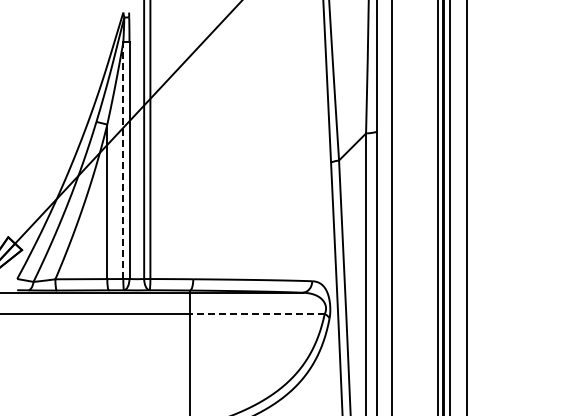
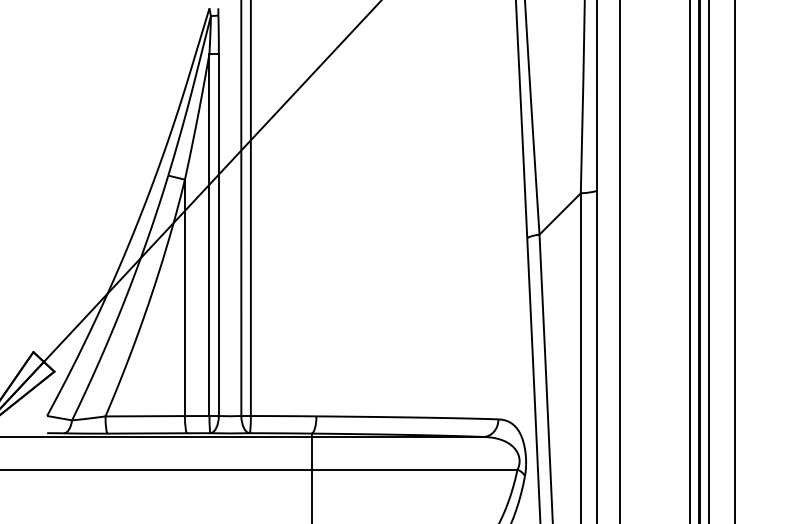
line: (123, 160) -> (209, 234), dashed -> solid
line: (256, 314) -> (413, 470), dashed -> solid

